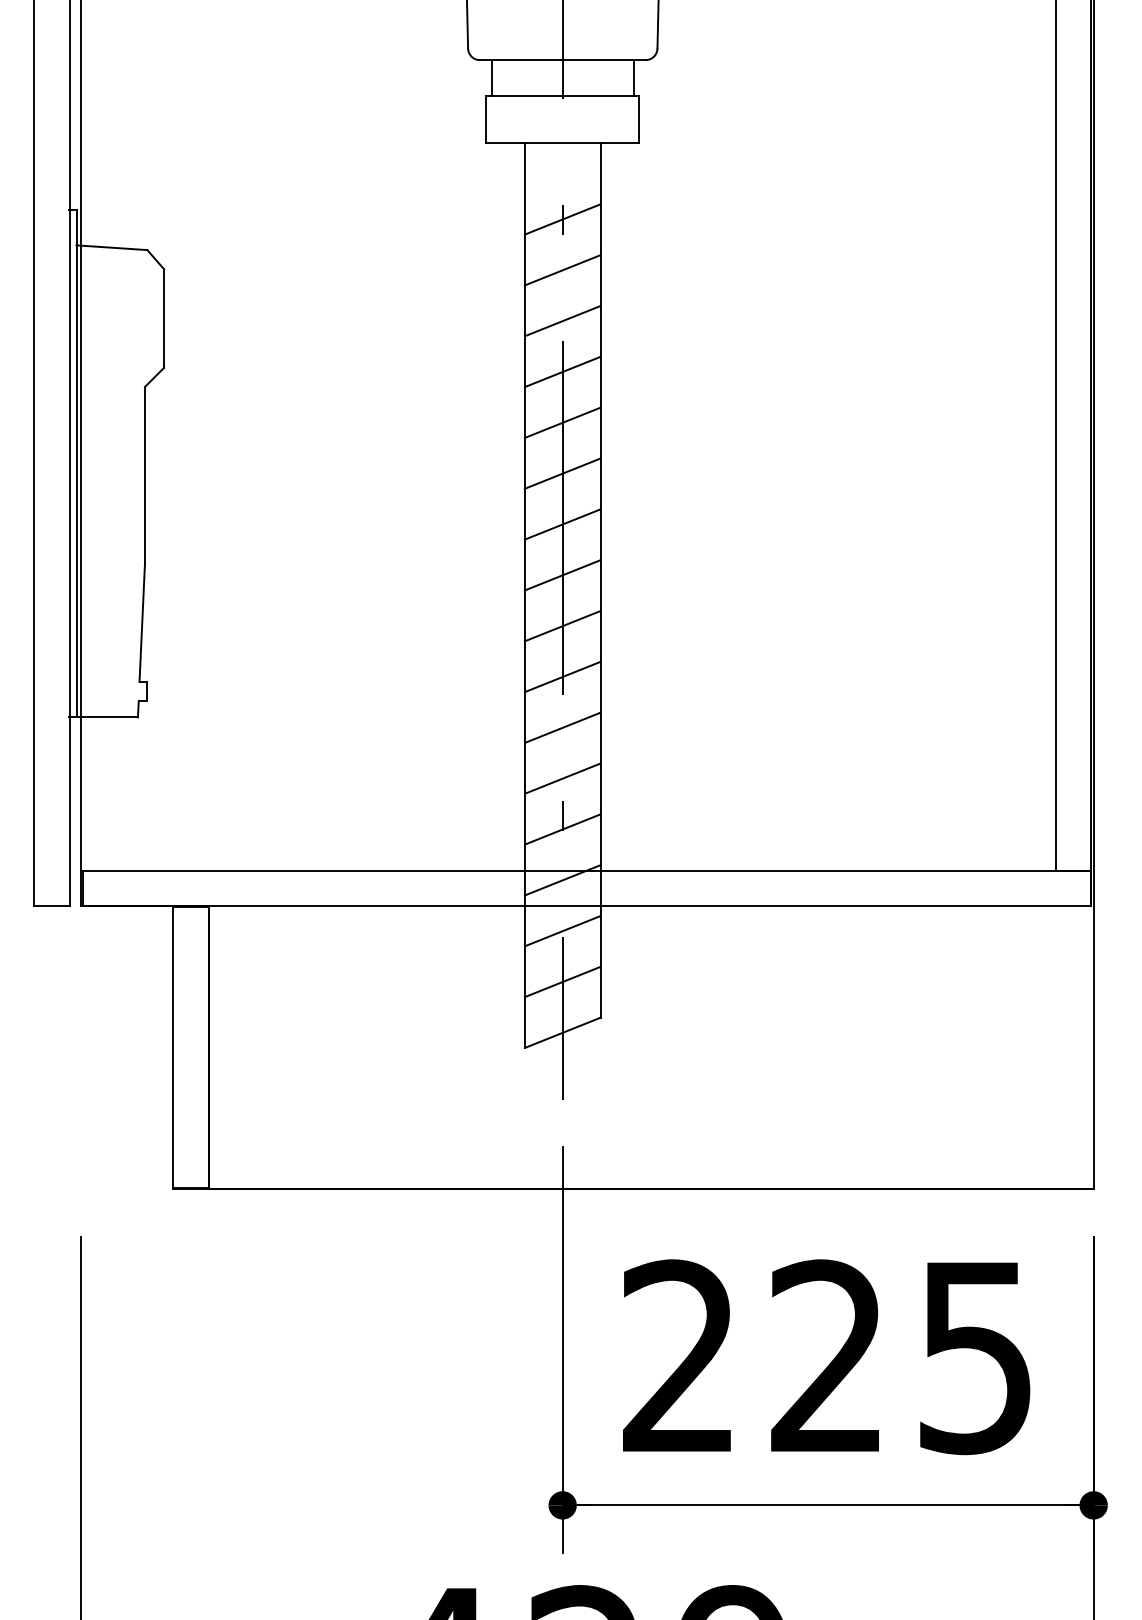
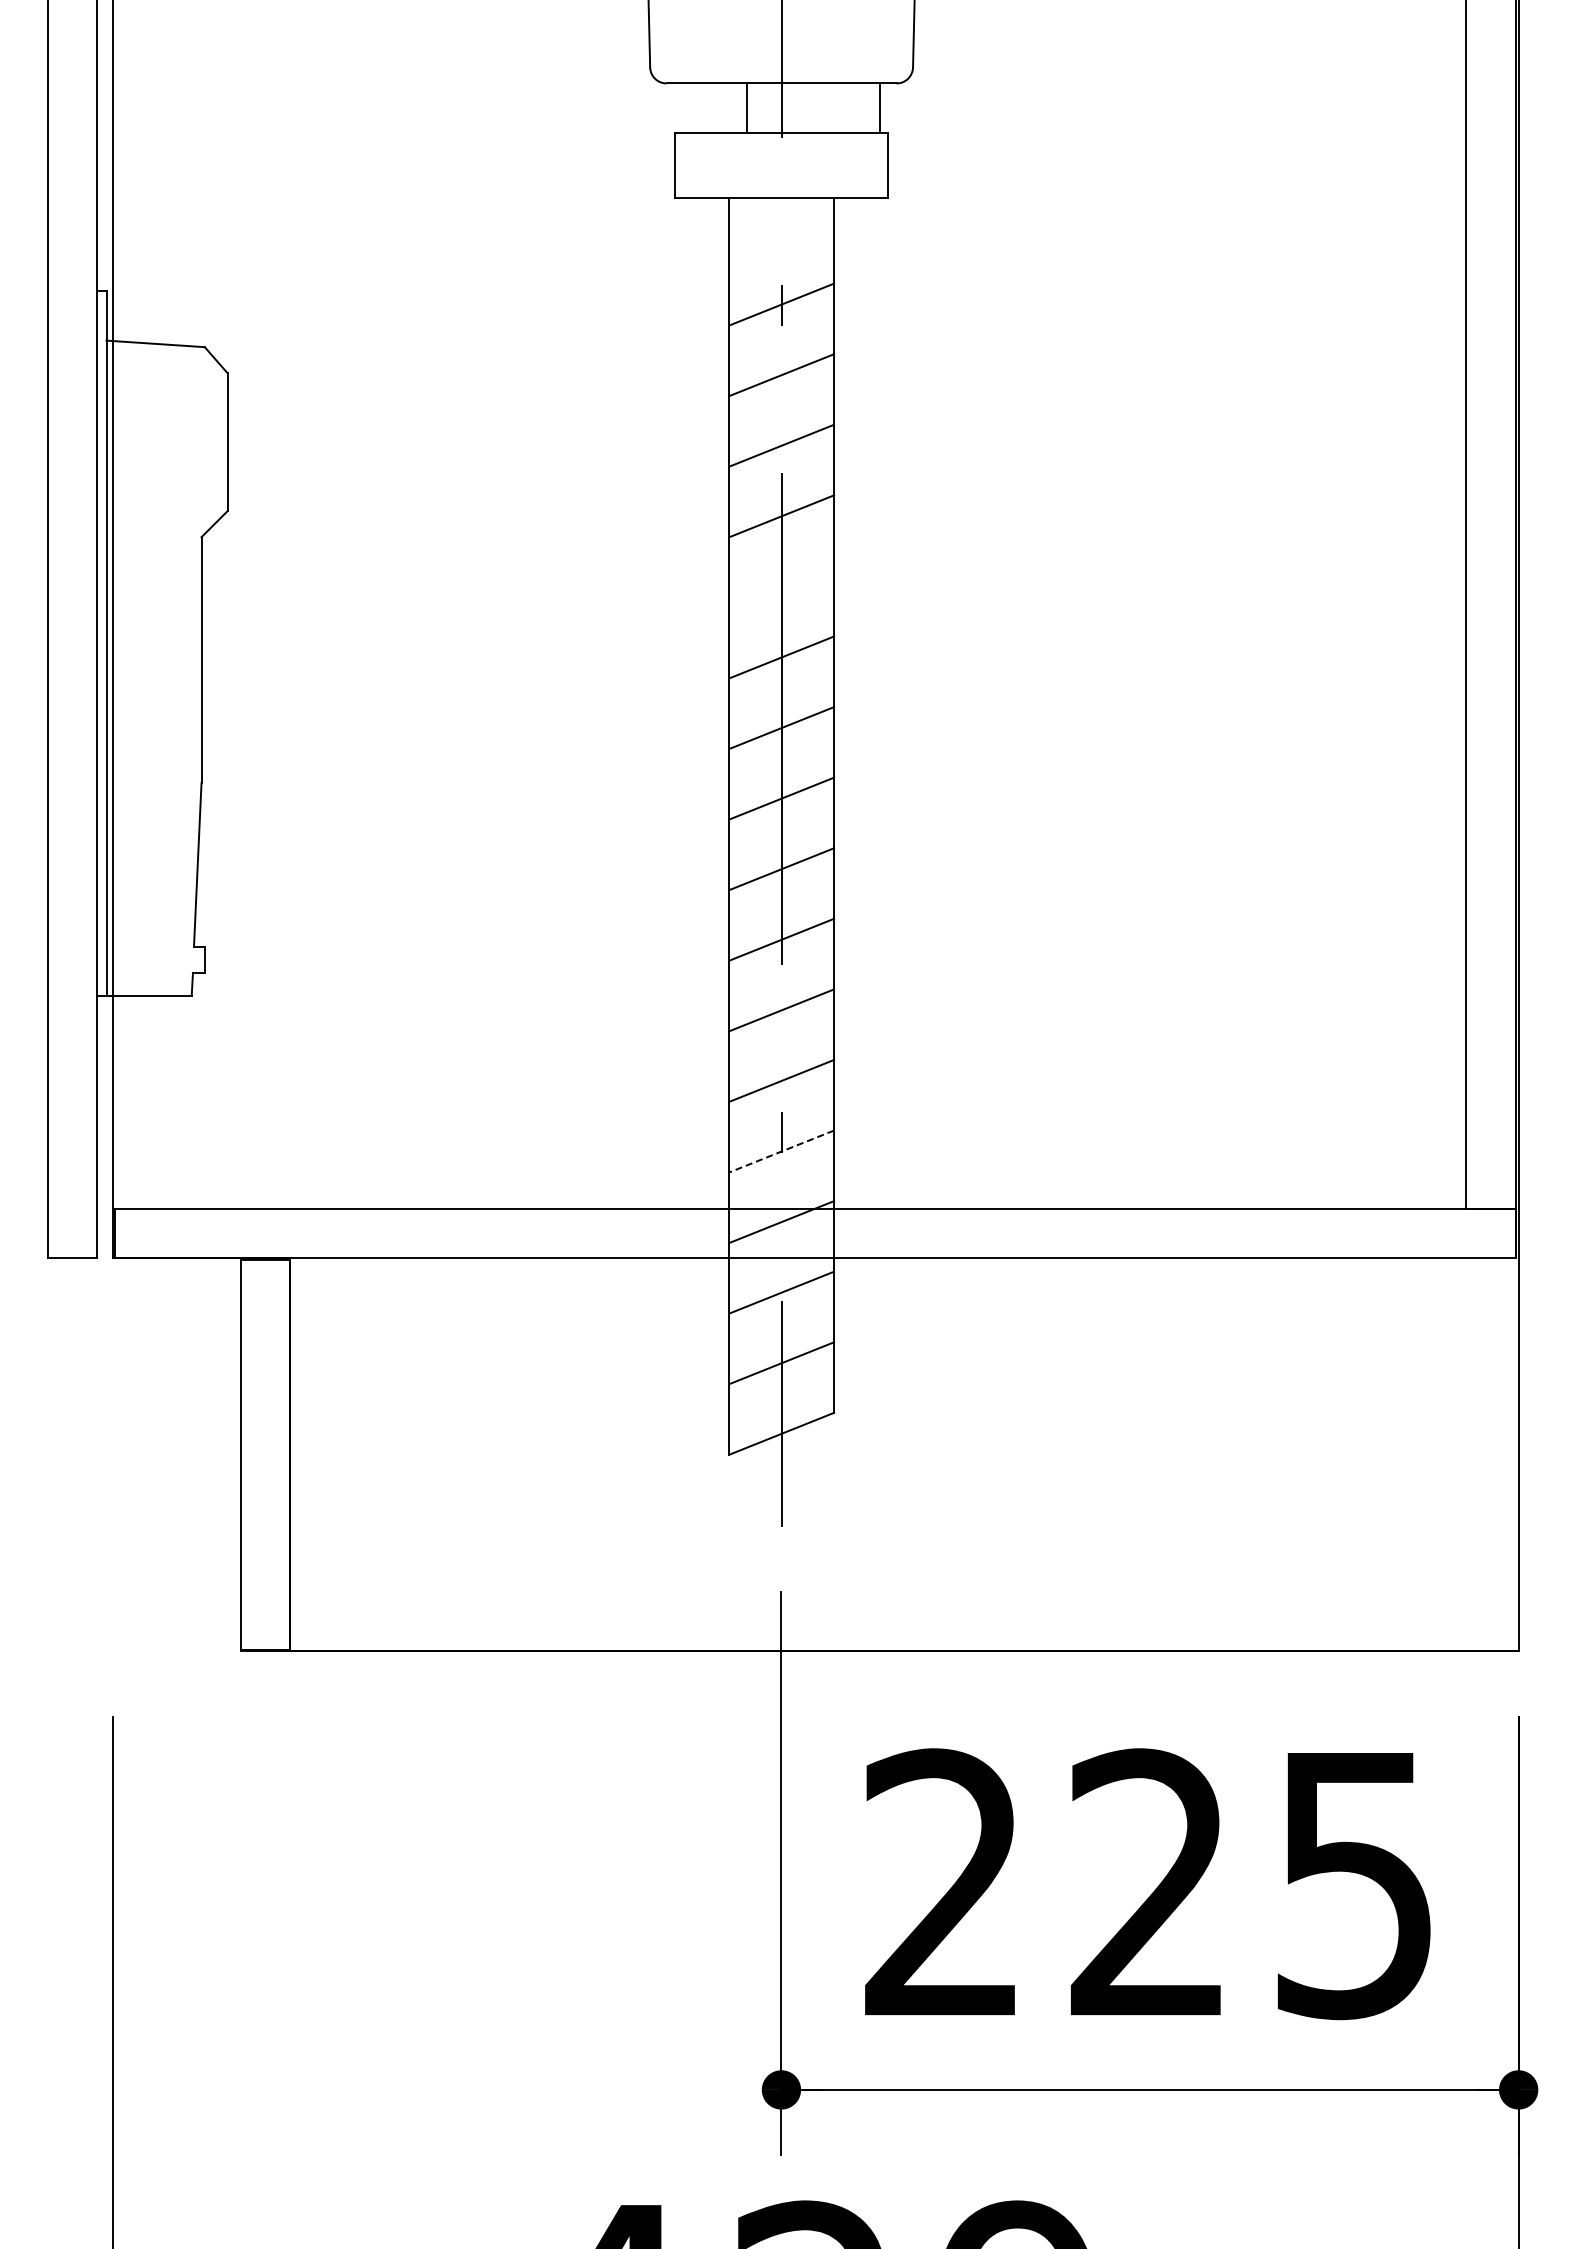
line: (492, 77) -> (747, 107), moved
line: (562, 422) -> (781, 586), removed
line: (562, 829) -> (781, 1151), solid -> dashed

